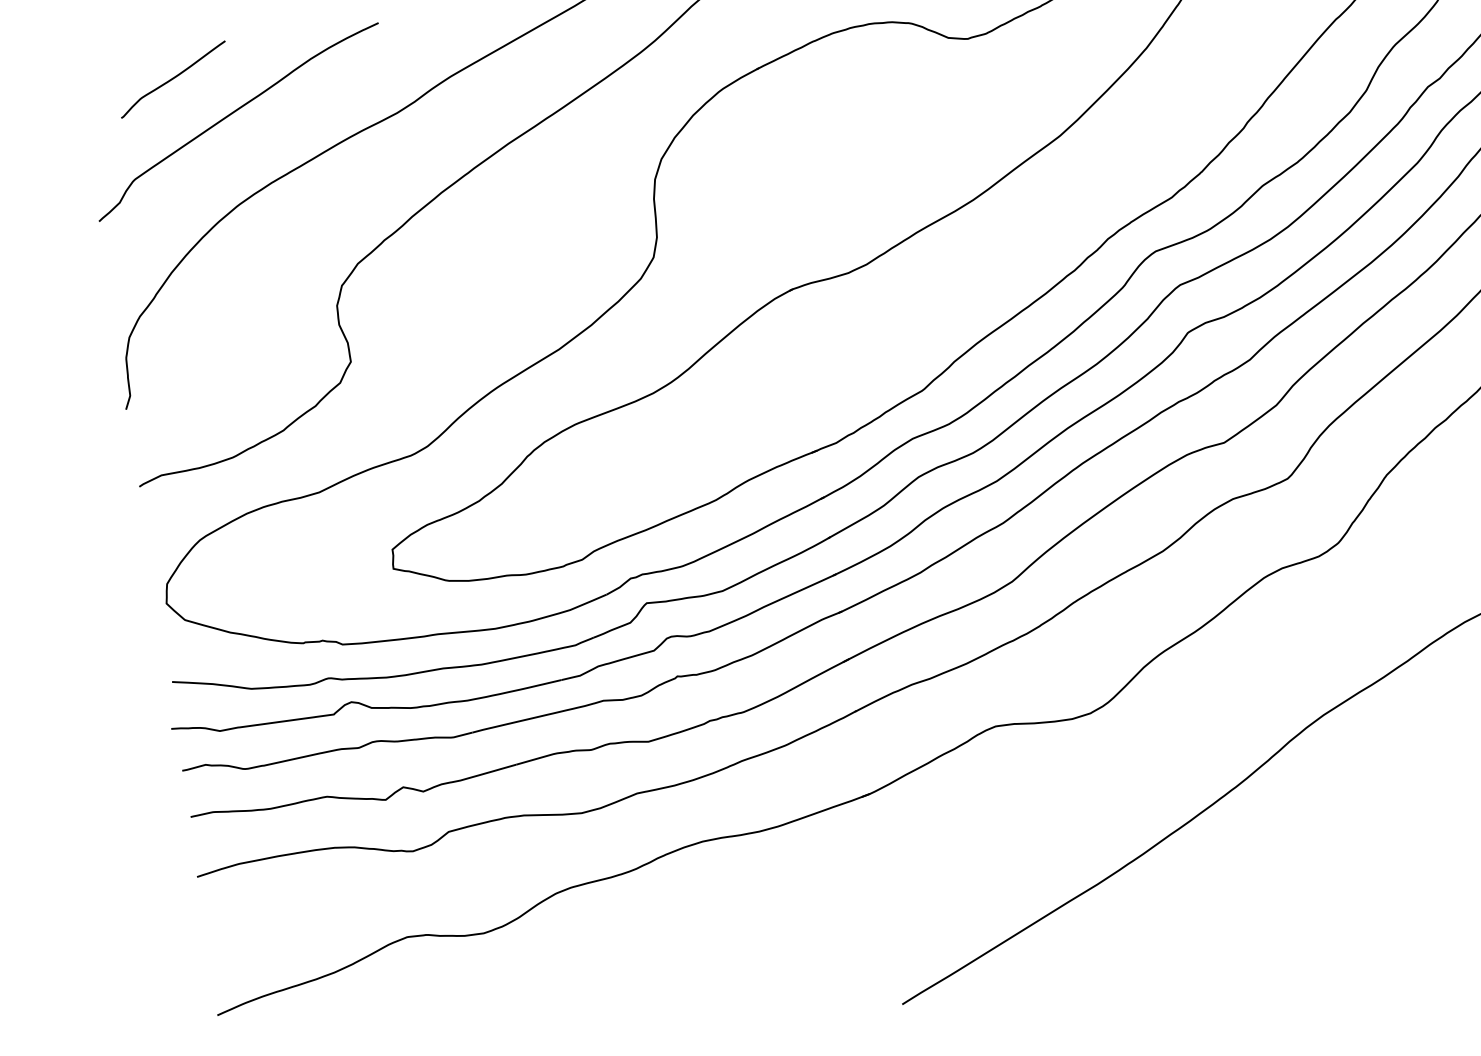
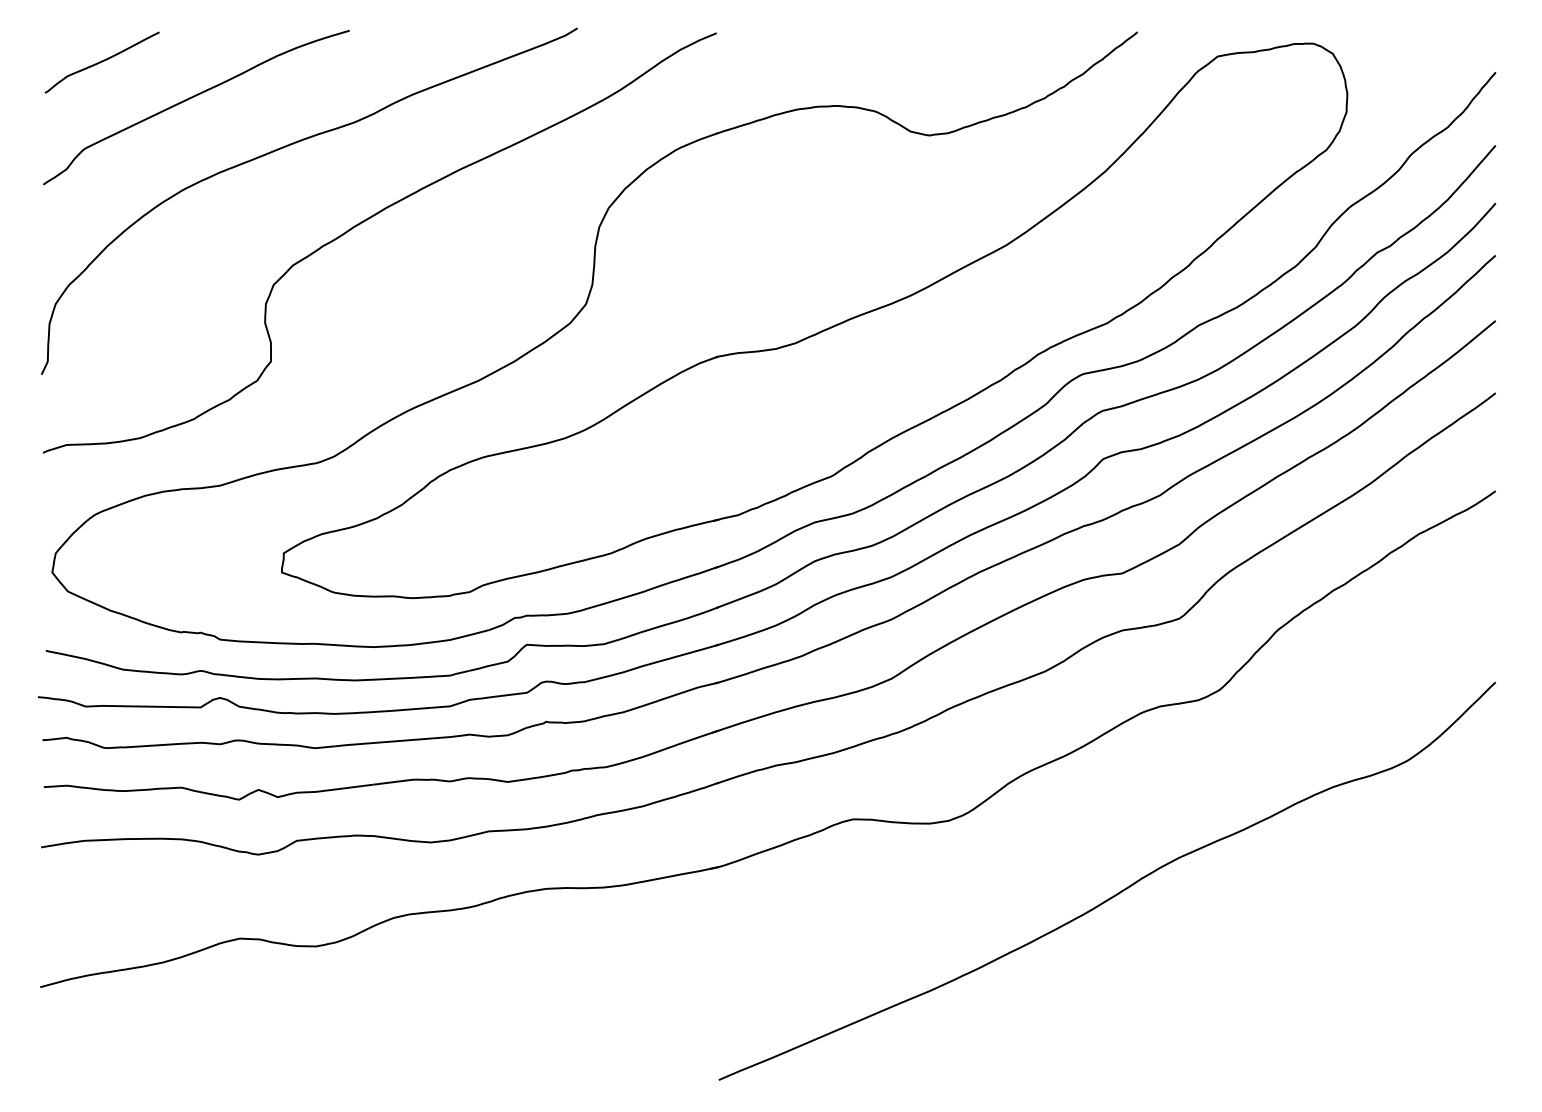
curve: (172, 79) -> (101, 62), moved

